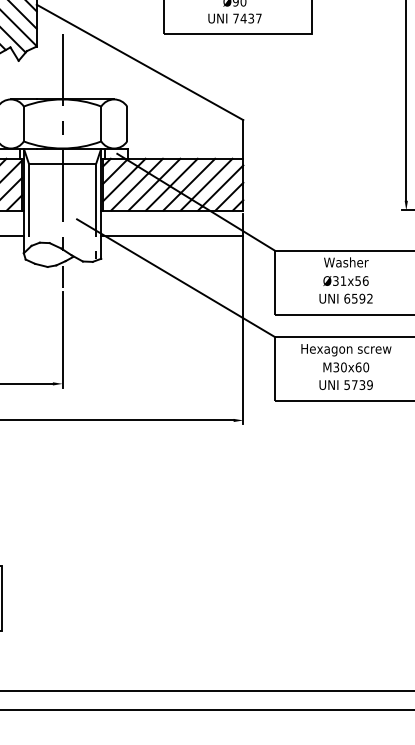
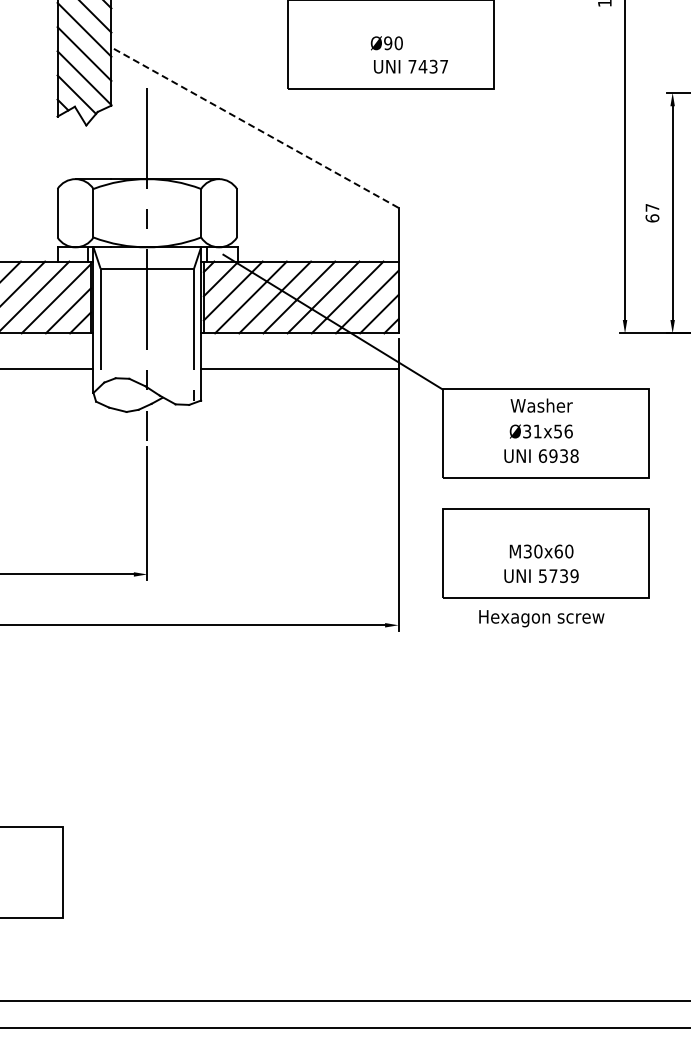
text: (234, 18) -> (410, 66), moved
line: (139, 62) -> (254, 127), solid -> dashed
line: (175, 278) -> (304, 427), removed
text: (362, 298) -> (563, 455), 6592 -> 6938
text: (346, 350) -> (541, 618), moved

